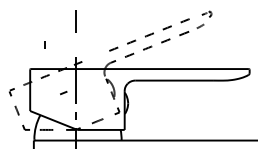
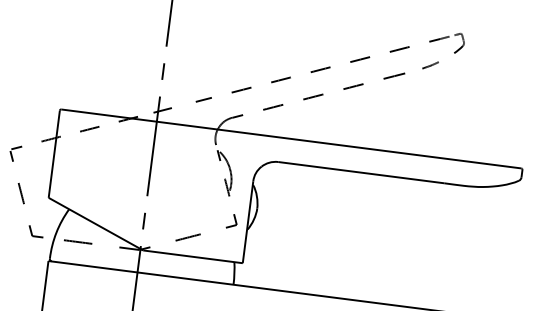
part: (206, 14) -> (446, 41), size x1.67
part: (44, 44) -> (162, 69), moved
part: (63, 92) -> (203, 98), moved

